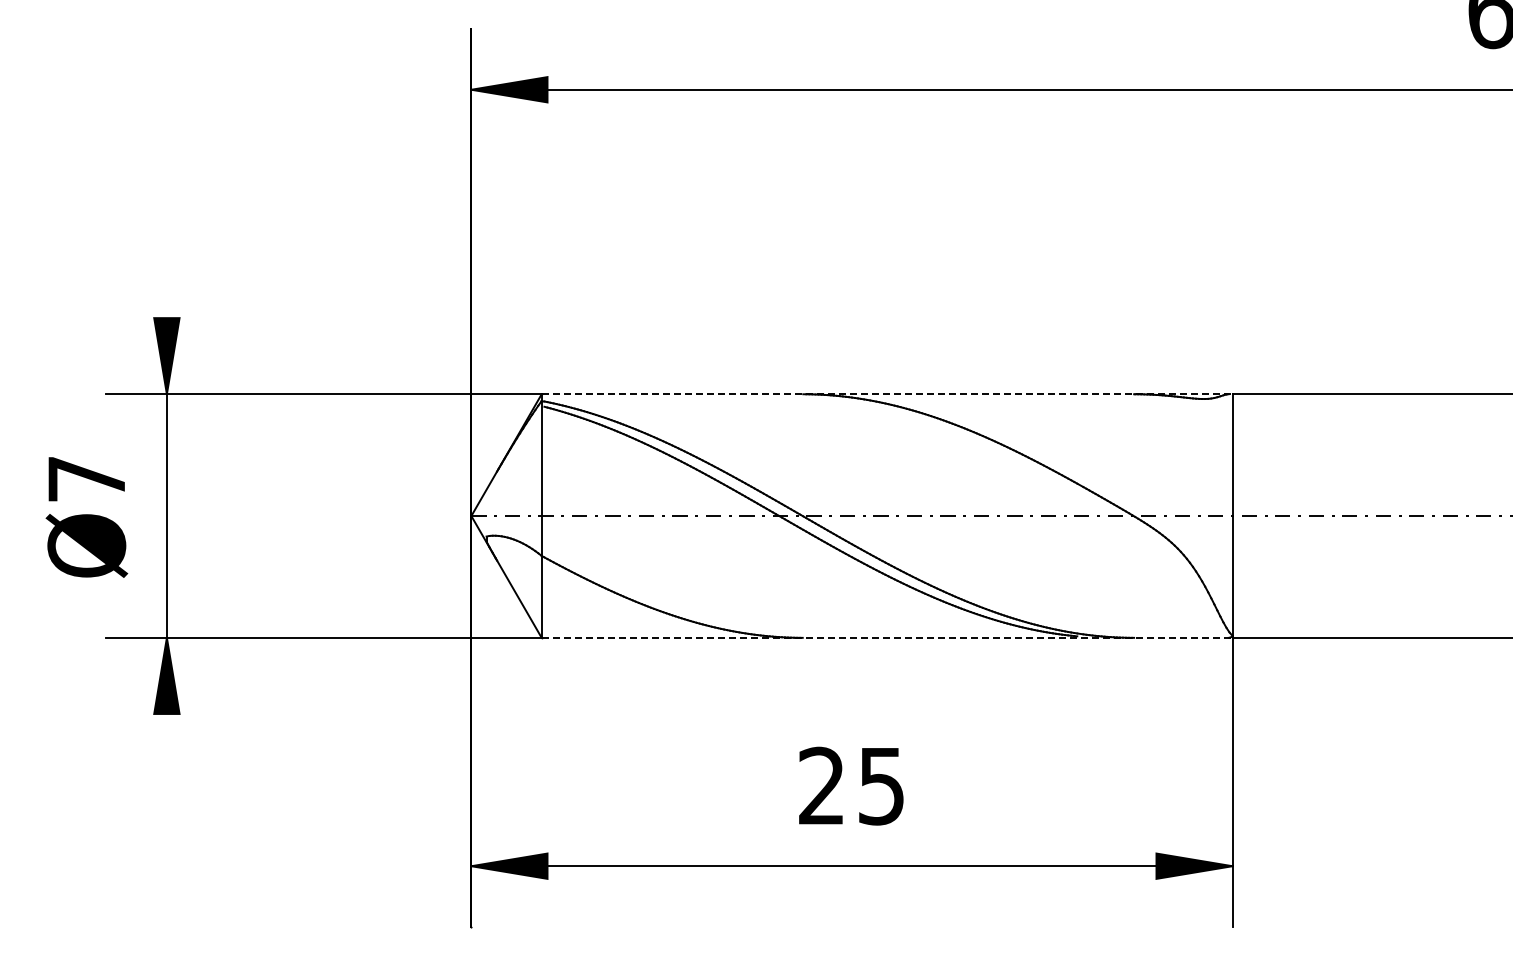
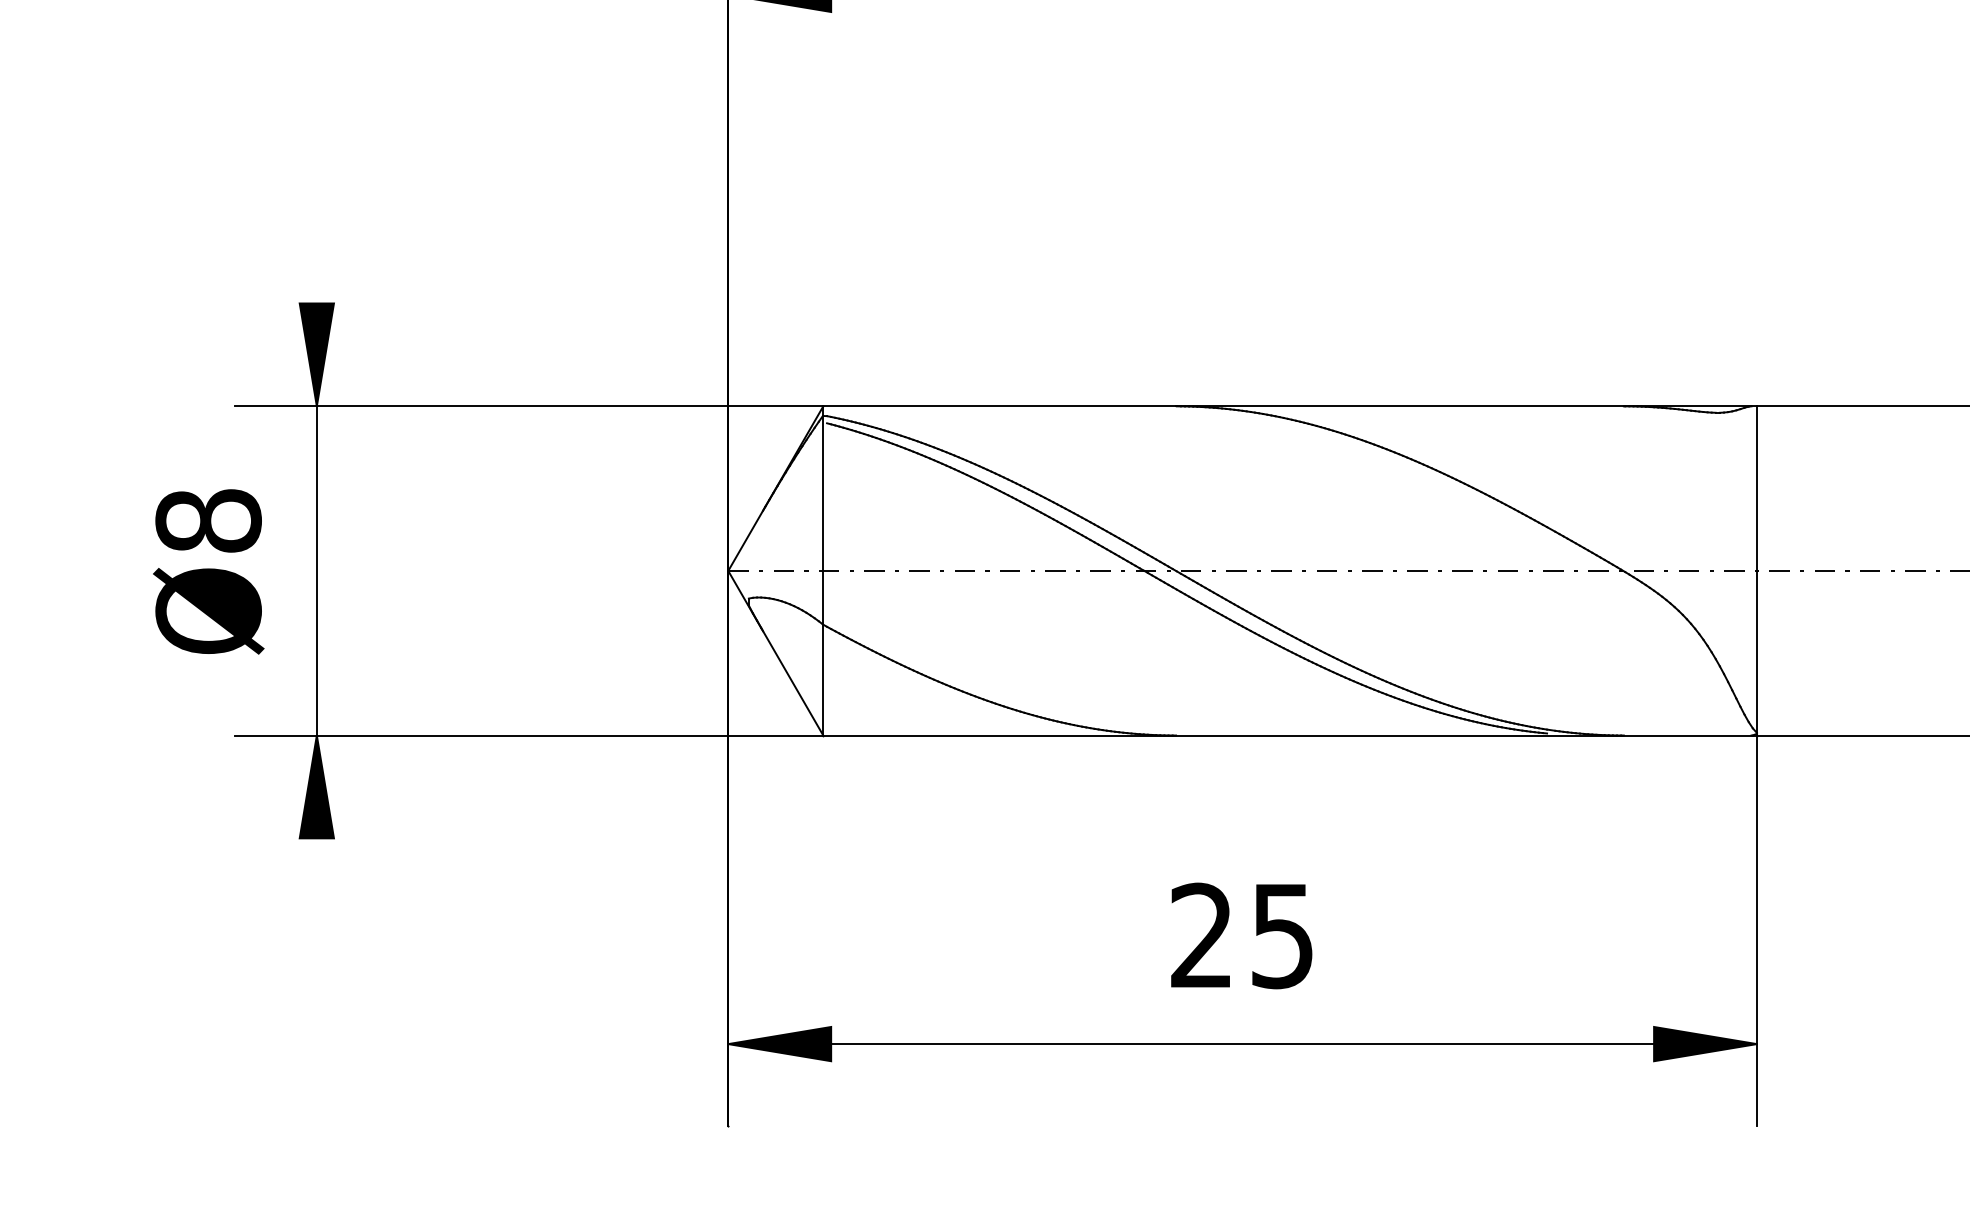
line: (887, 394) -> (1290, 406), dashed -> solid
text: (86, 478) -> (208, 520), Ø7 -> Ø8
line: (887, 637) -> (1290, 735), dashed -> solid

